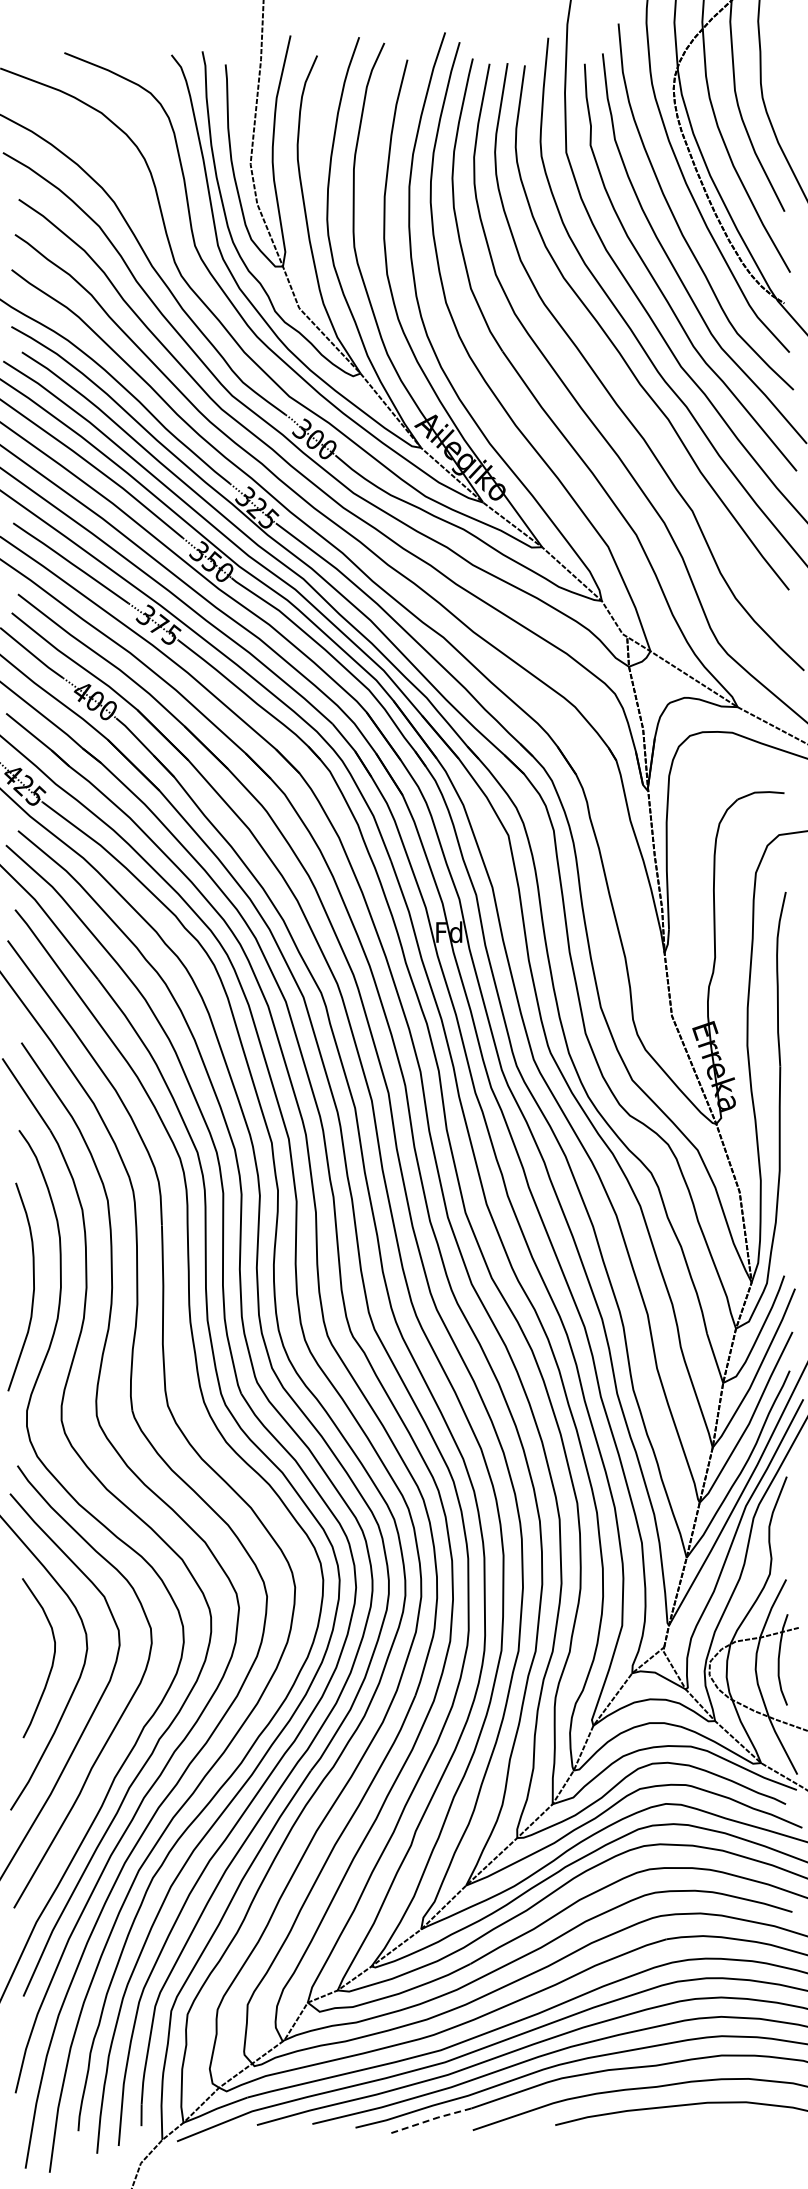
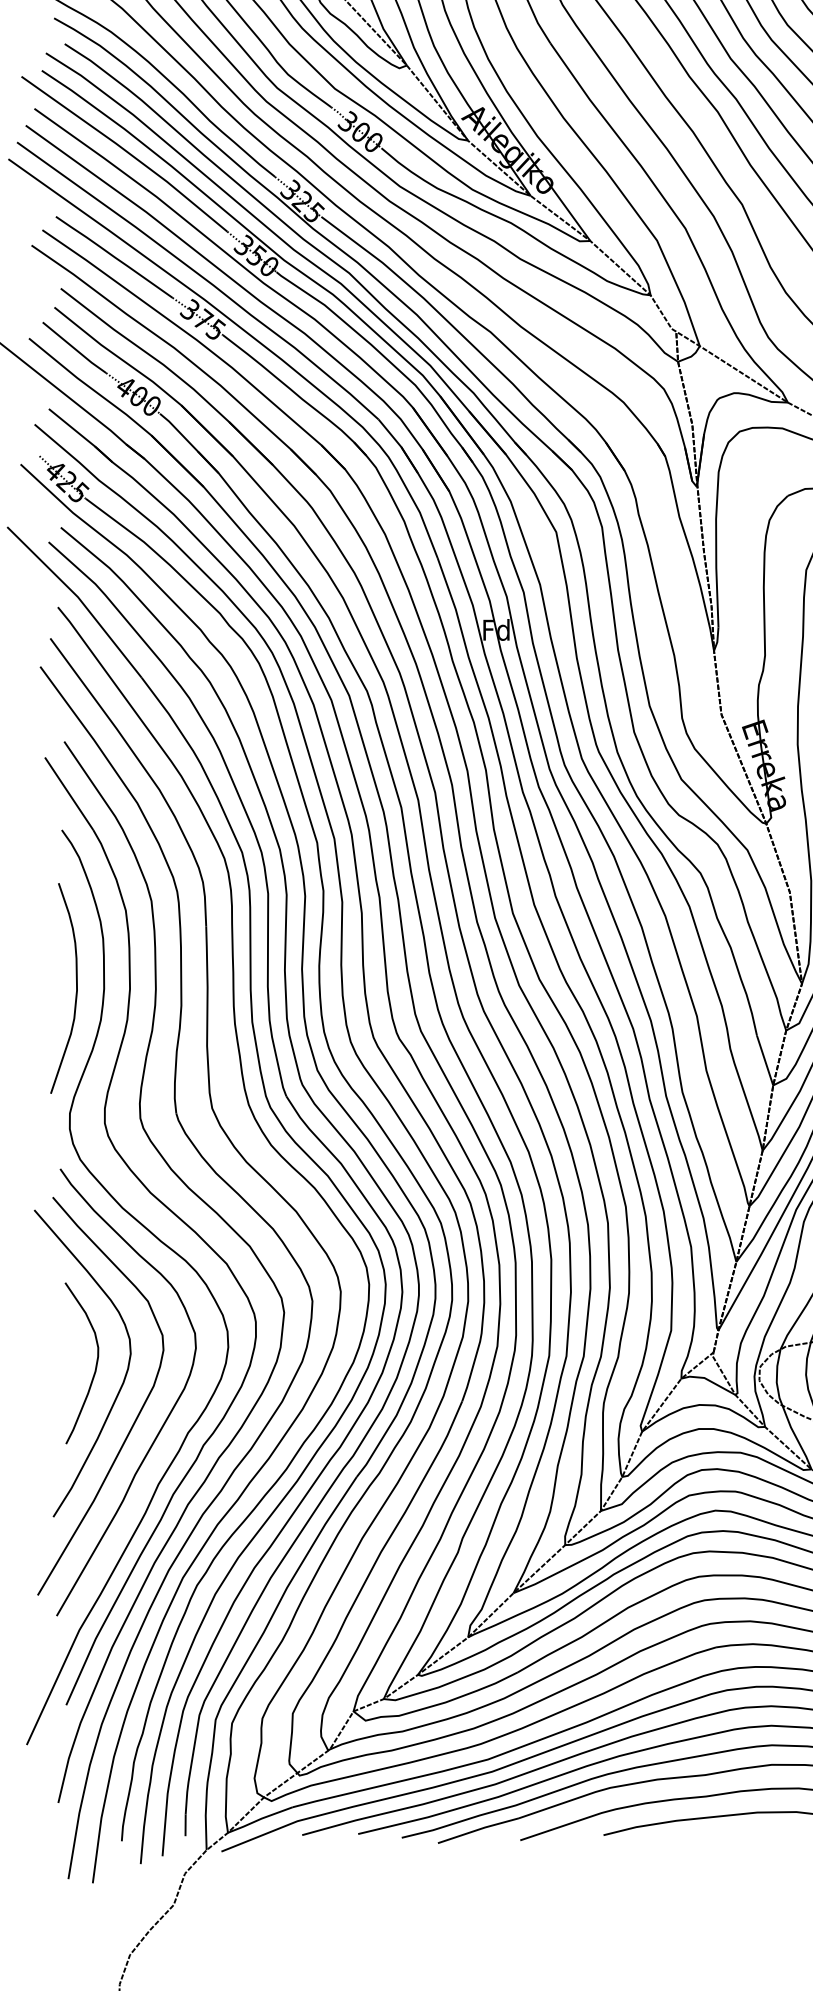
line: (431, 2119) -> (478, 1829), dashed -> solid

